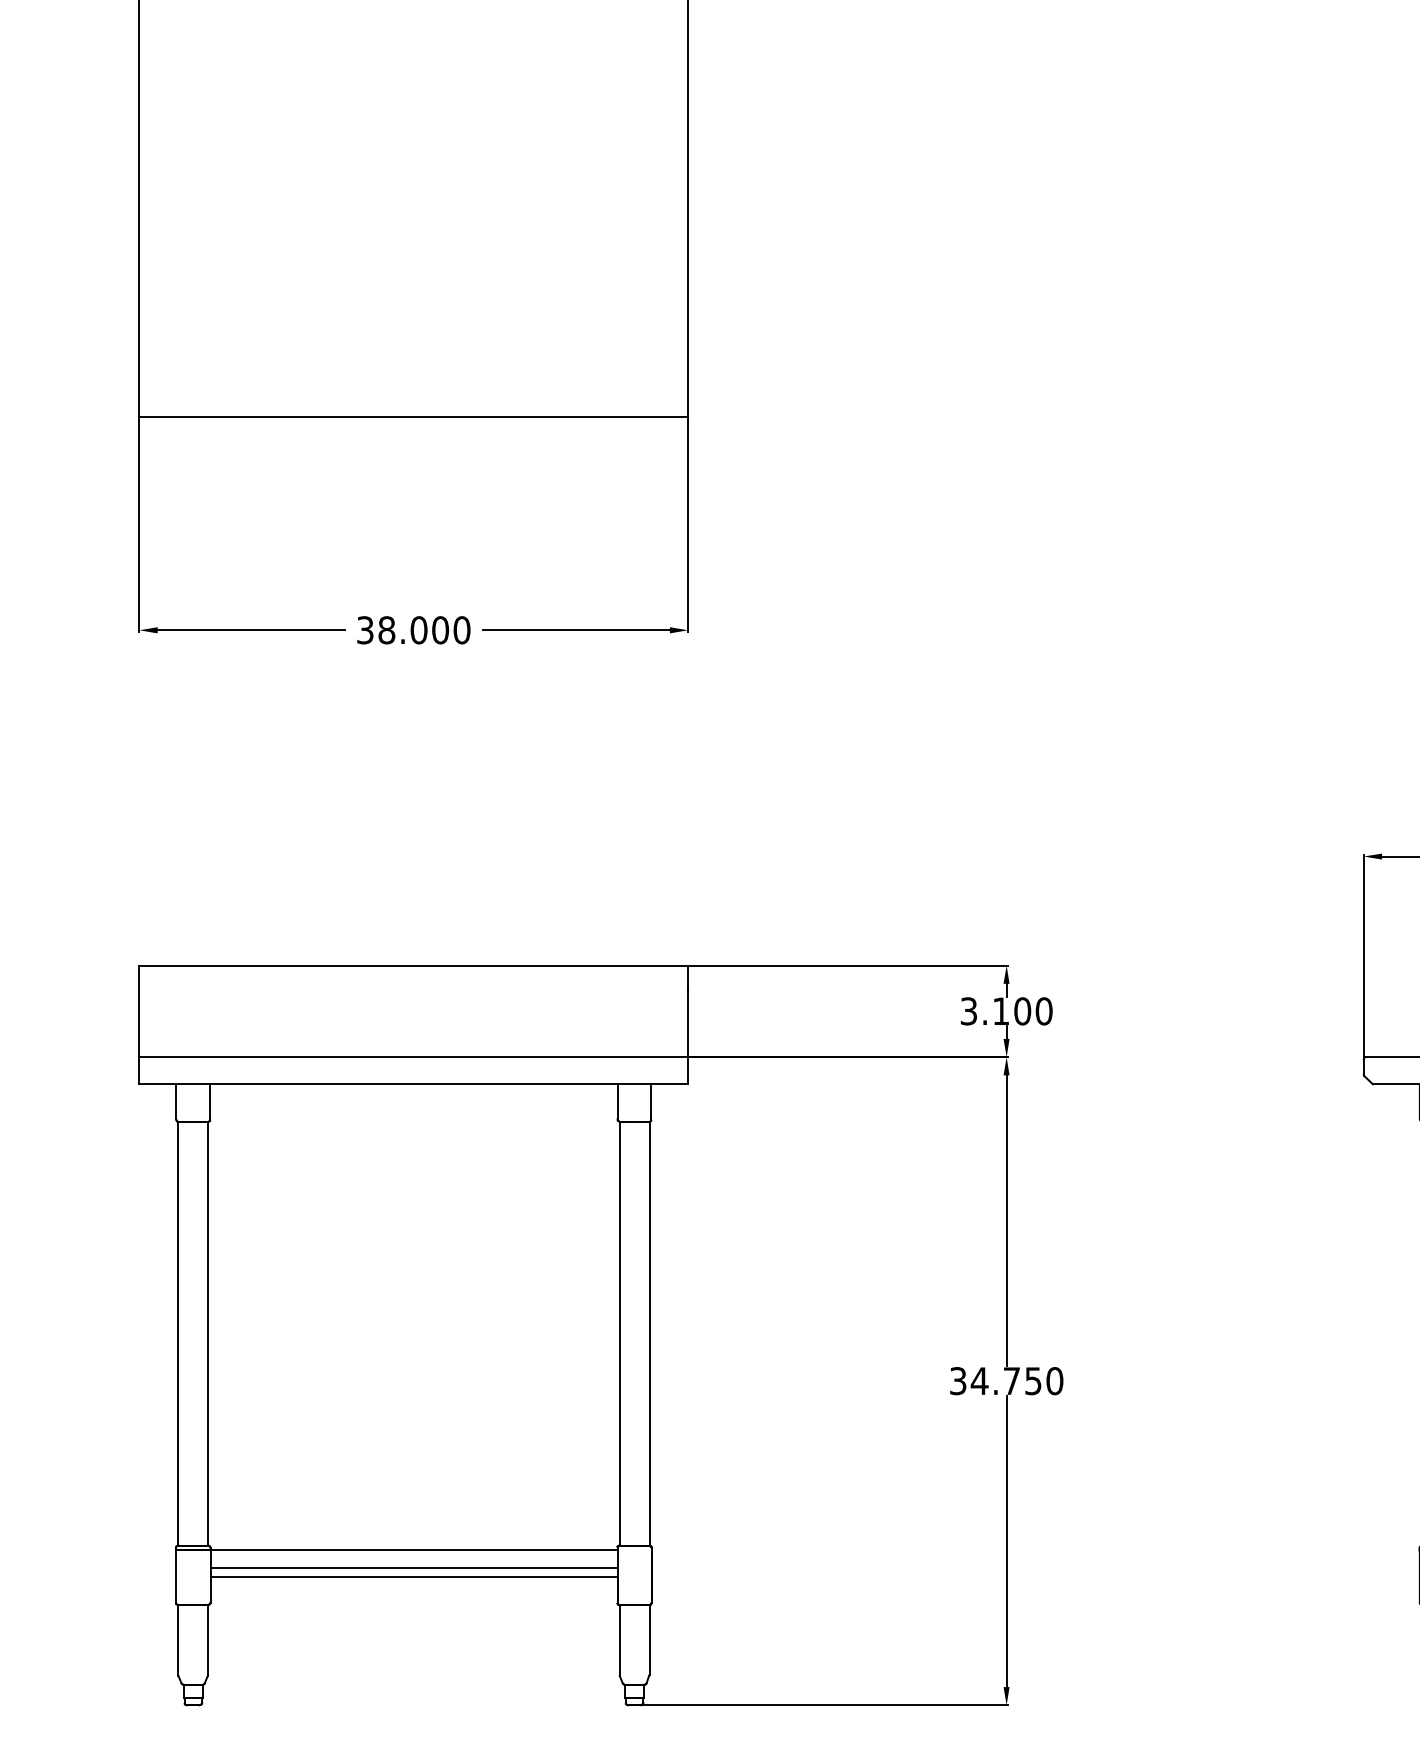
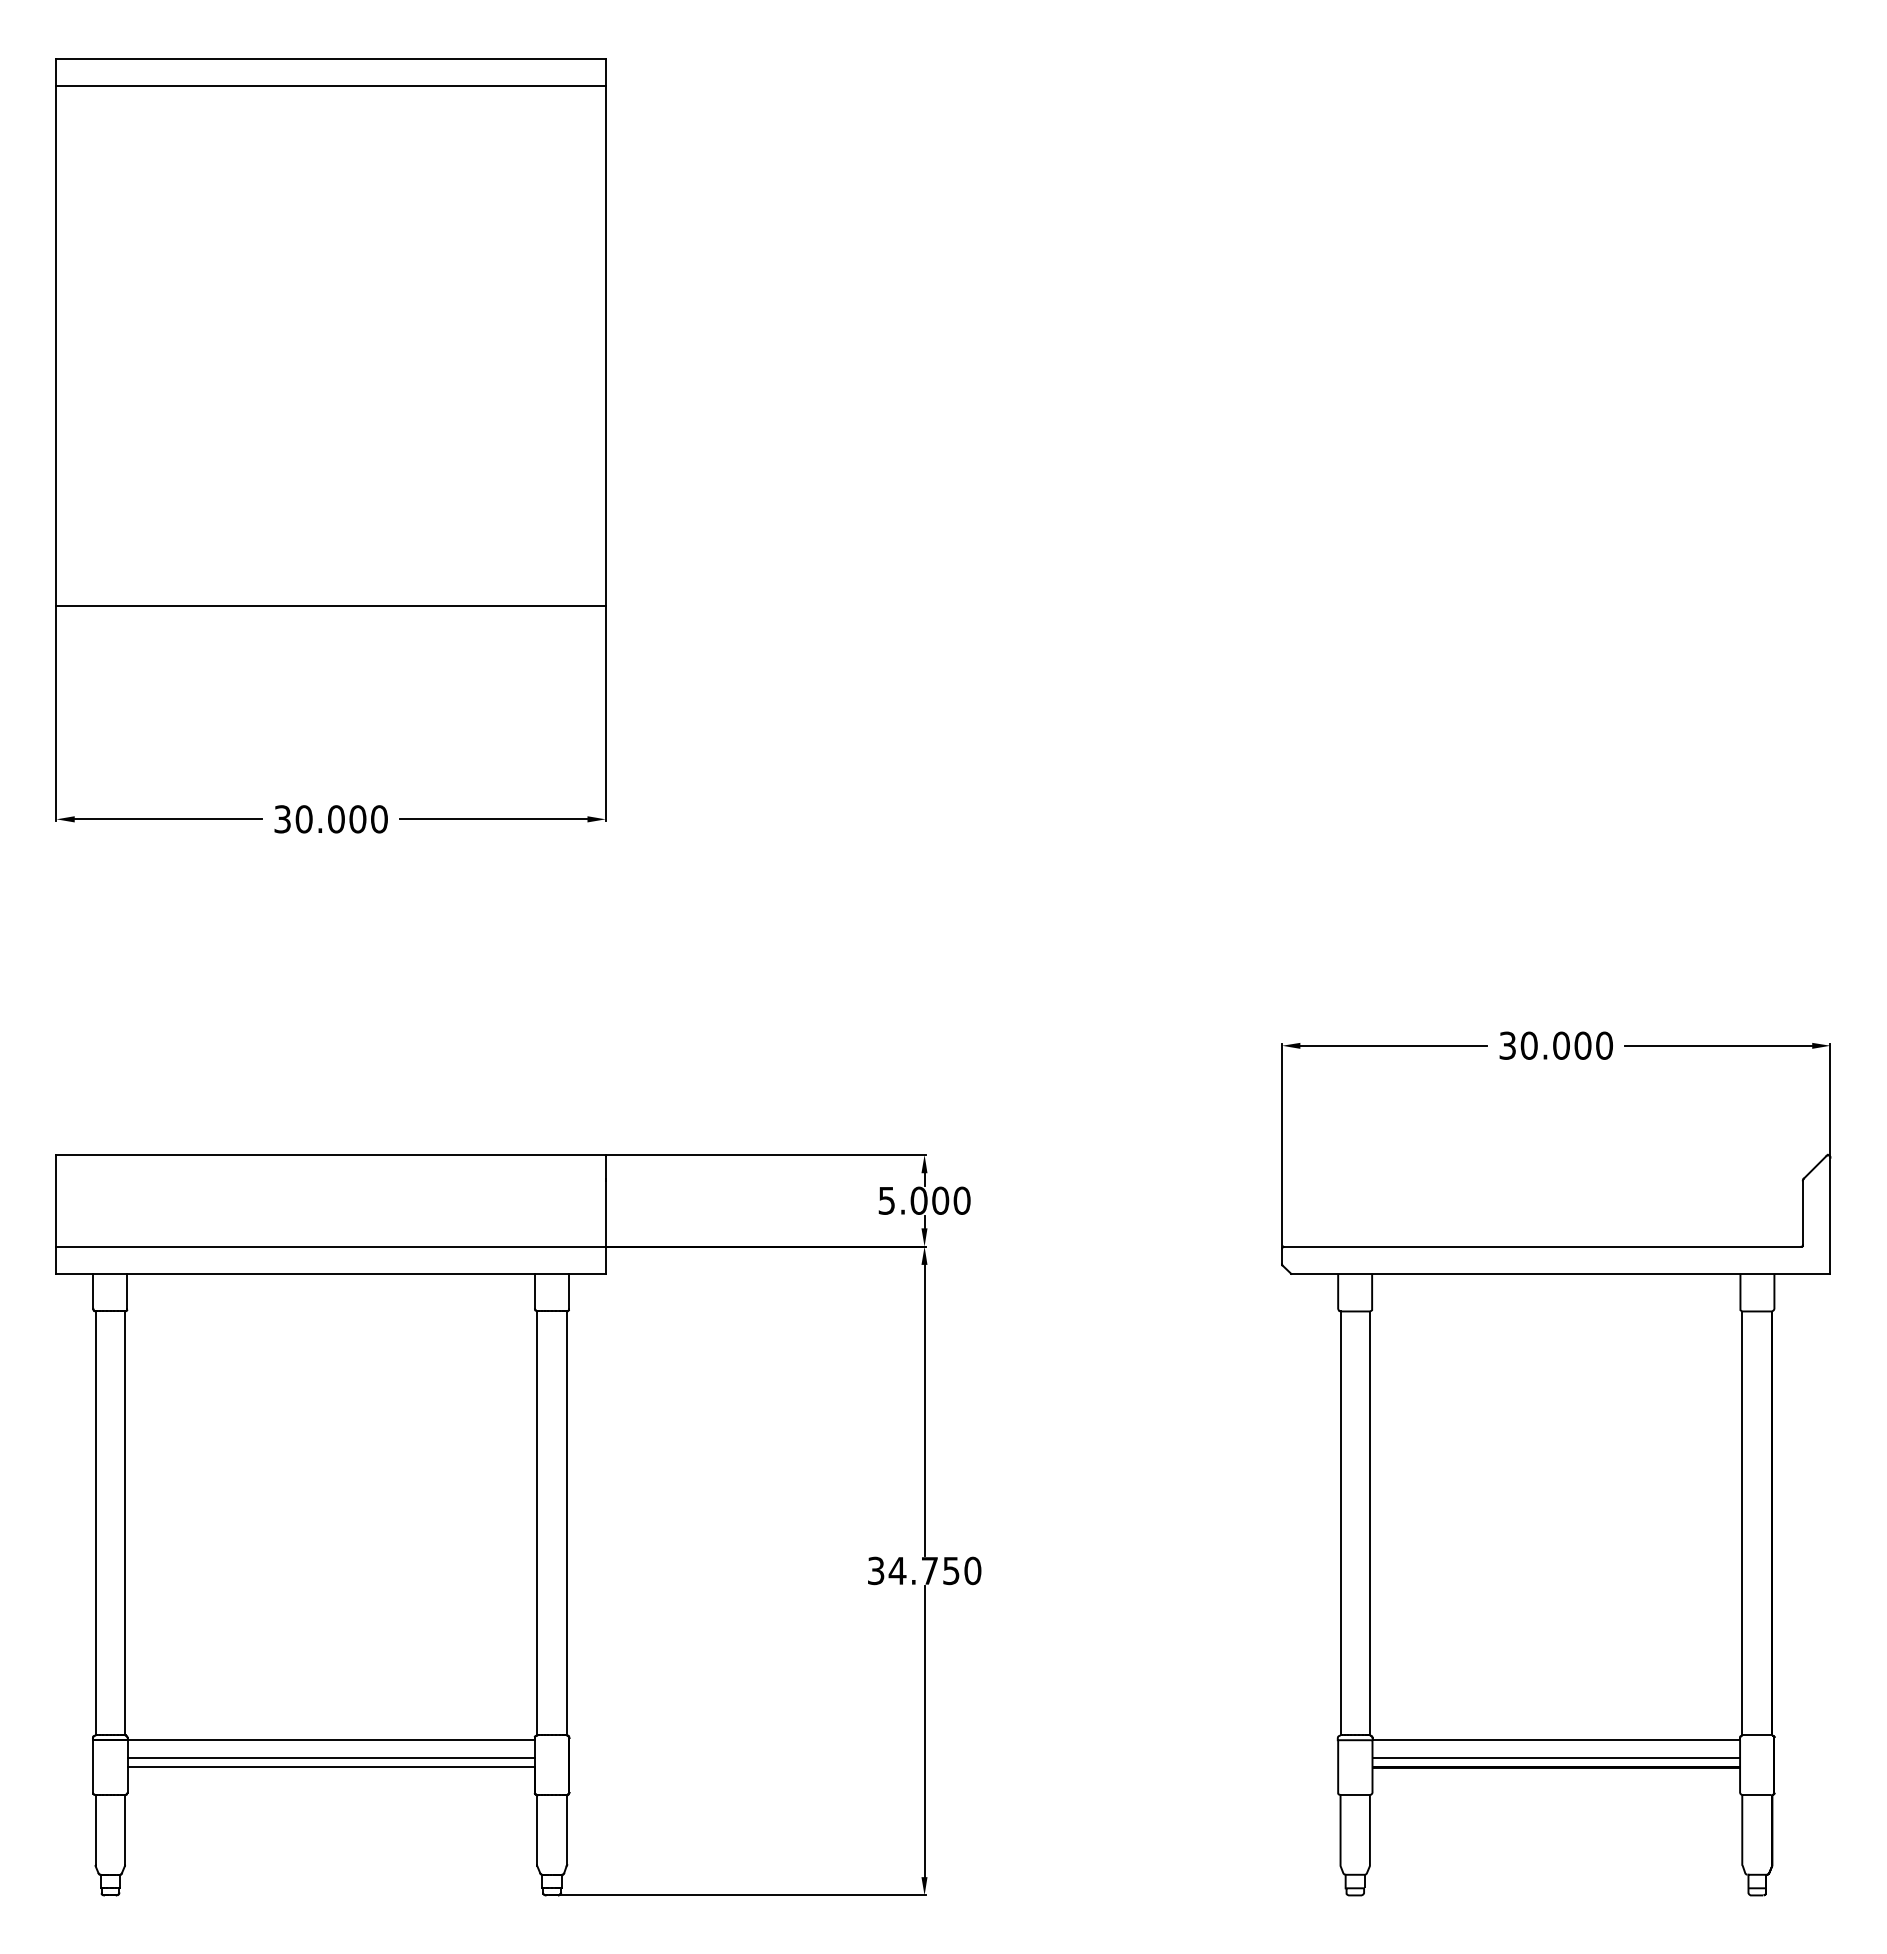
text: (386, 630) -> (303, 819), 38.000 -> 30.000
text: (985, 1011) -> (903, 1200), 3.100 -> 5.000

